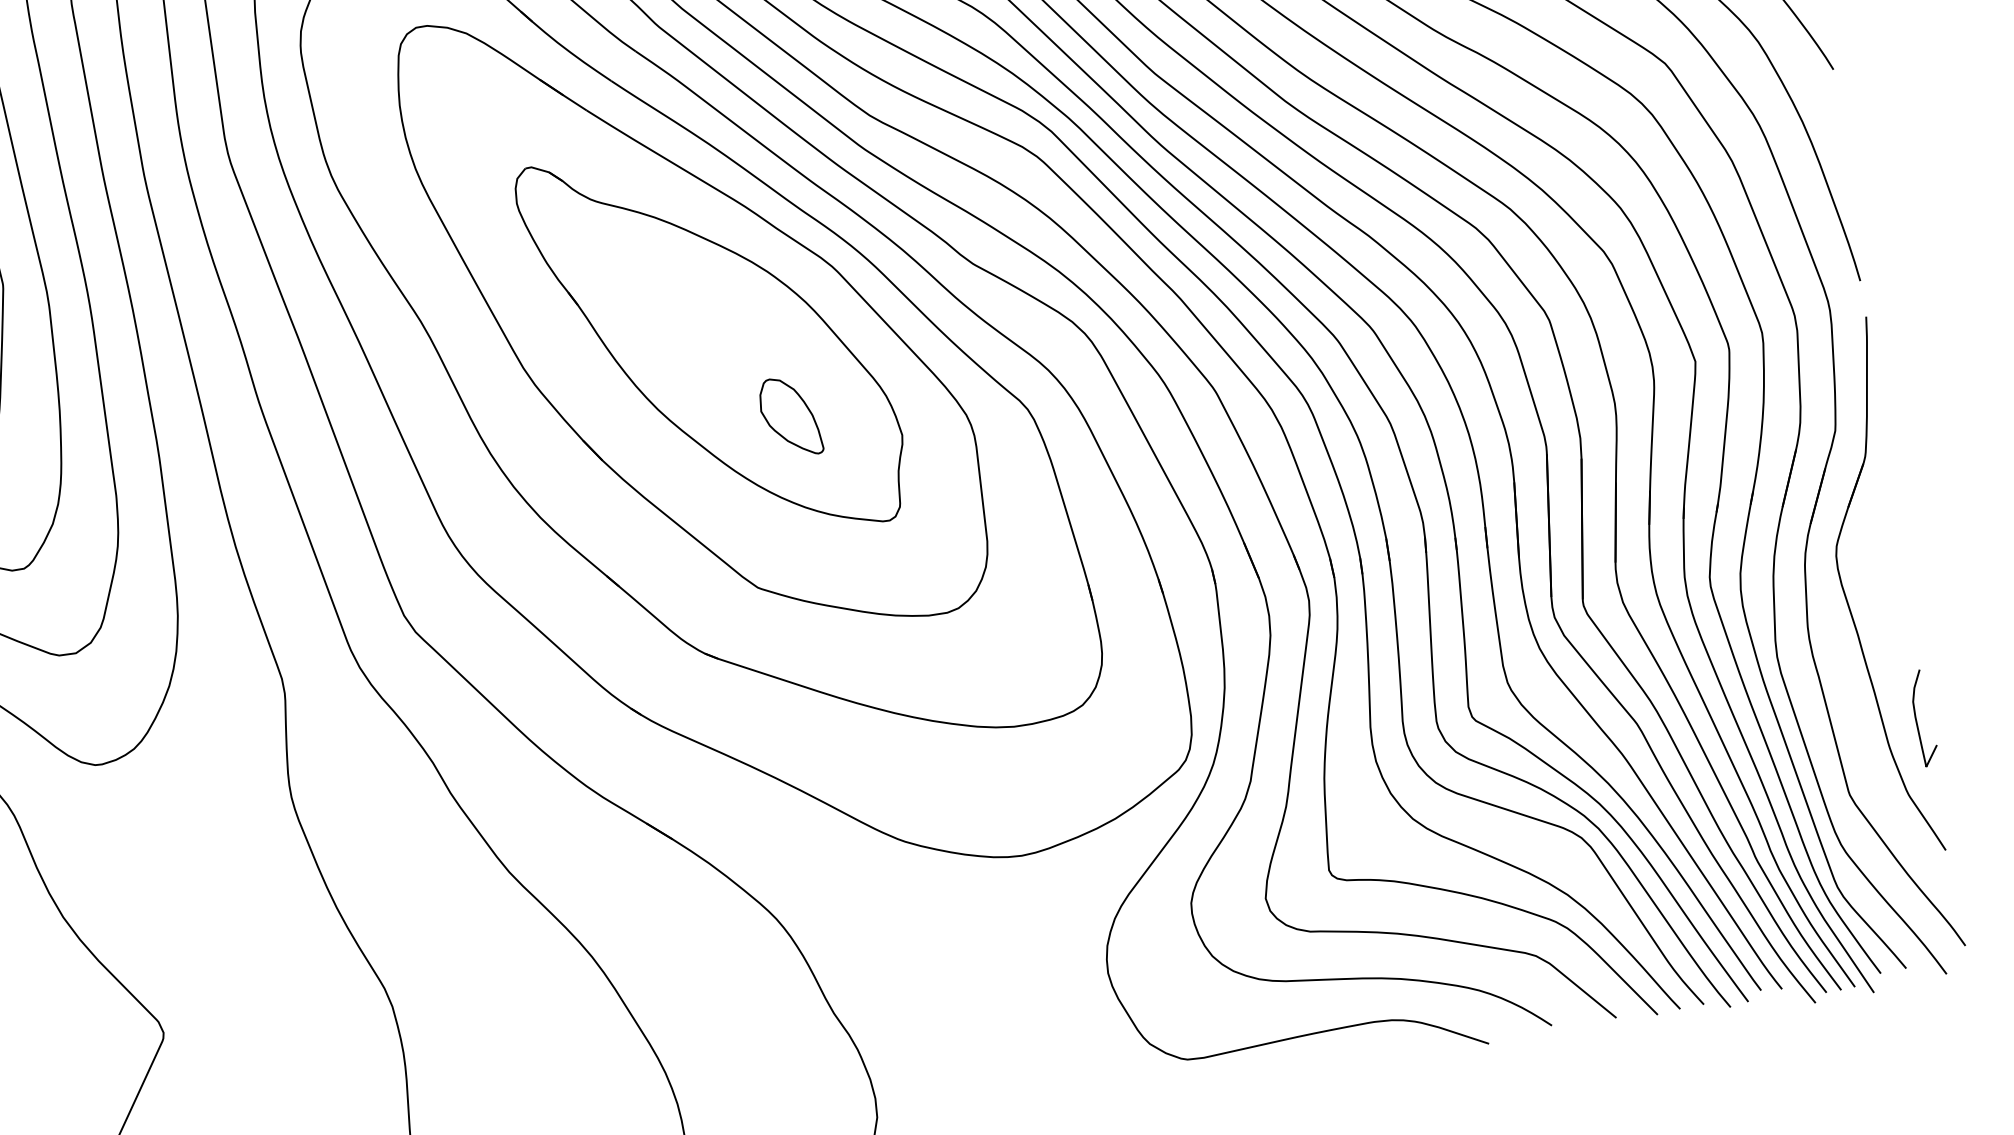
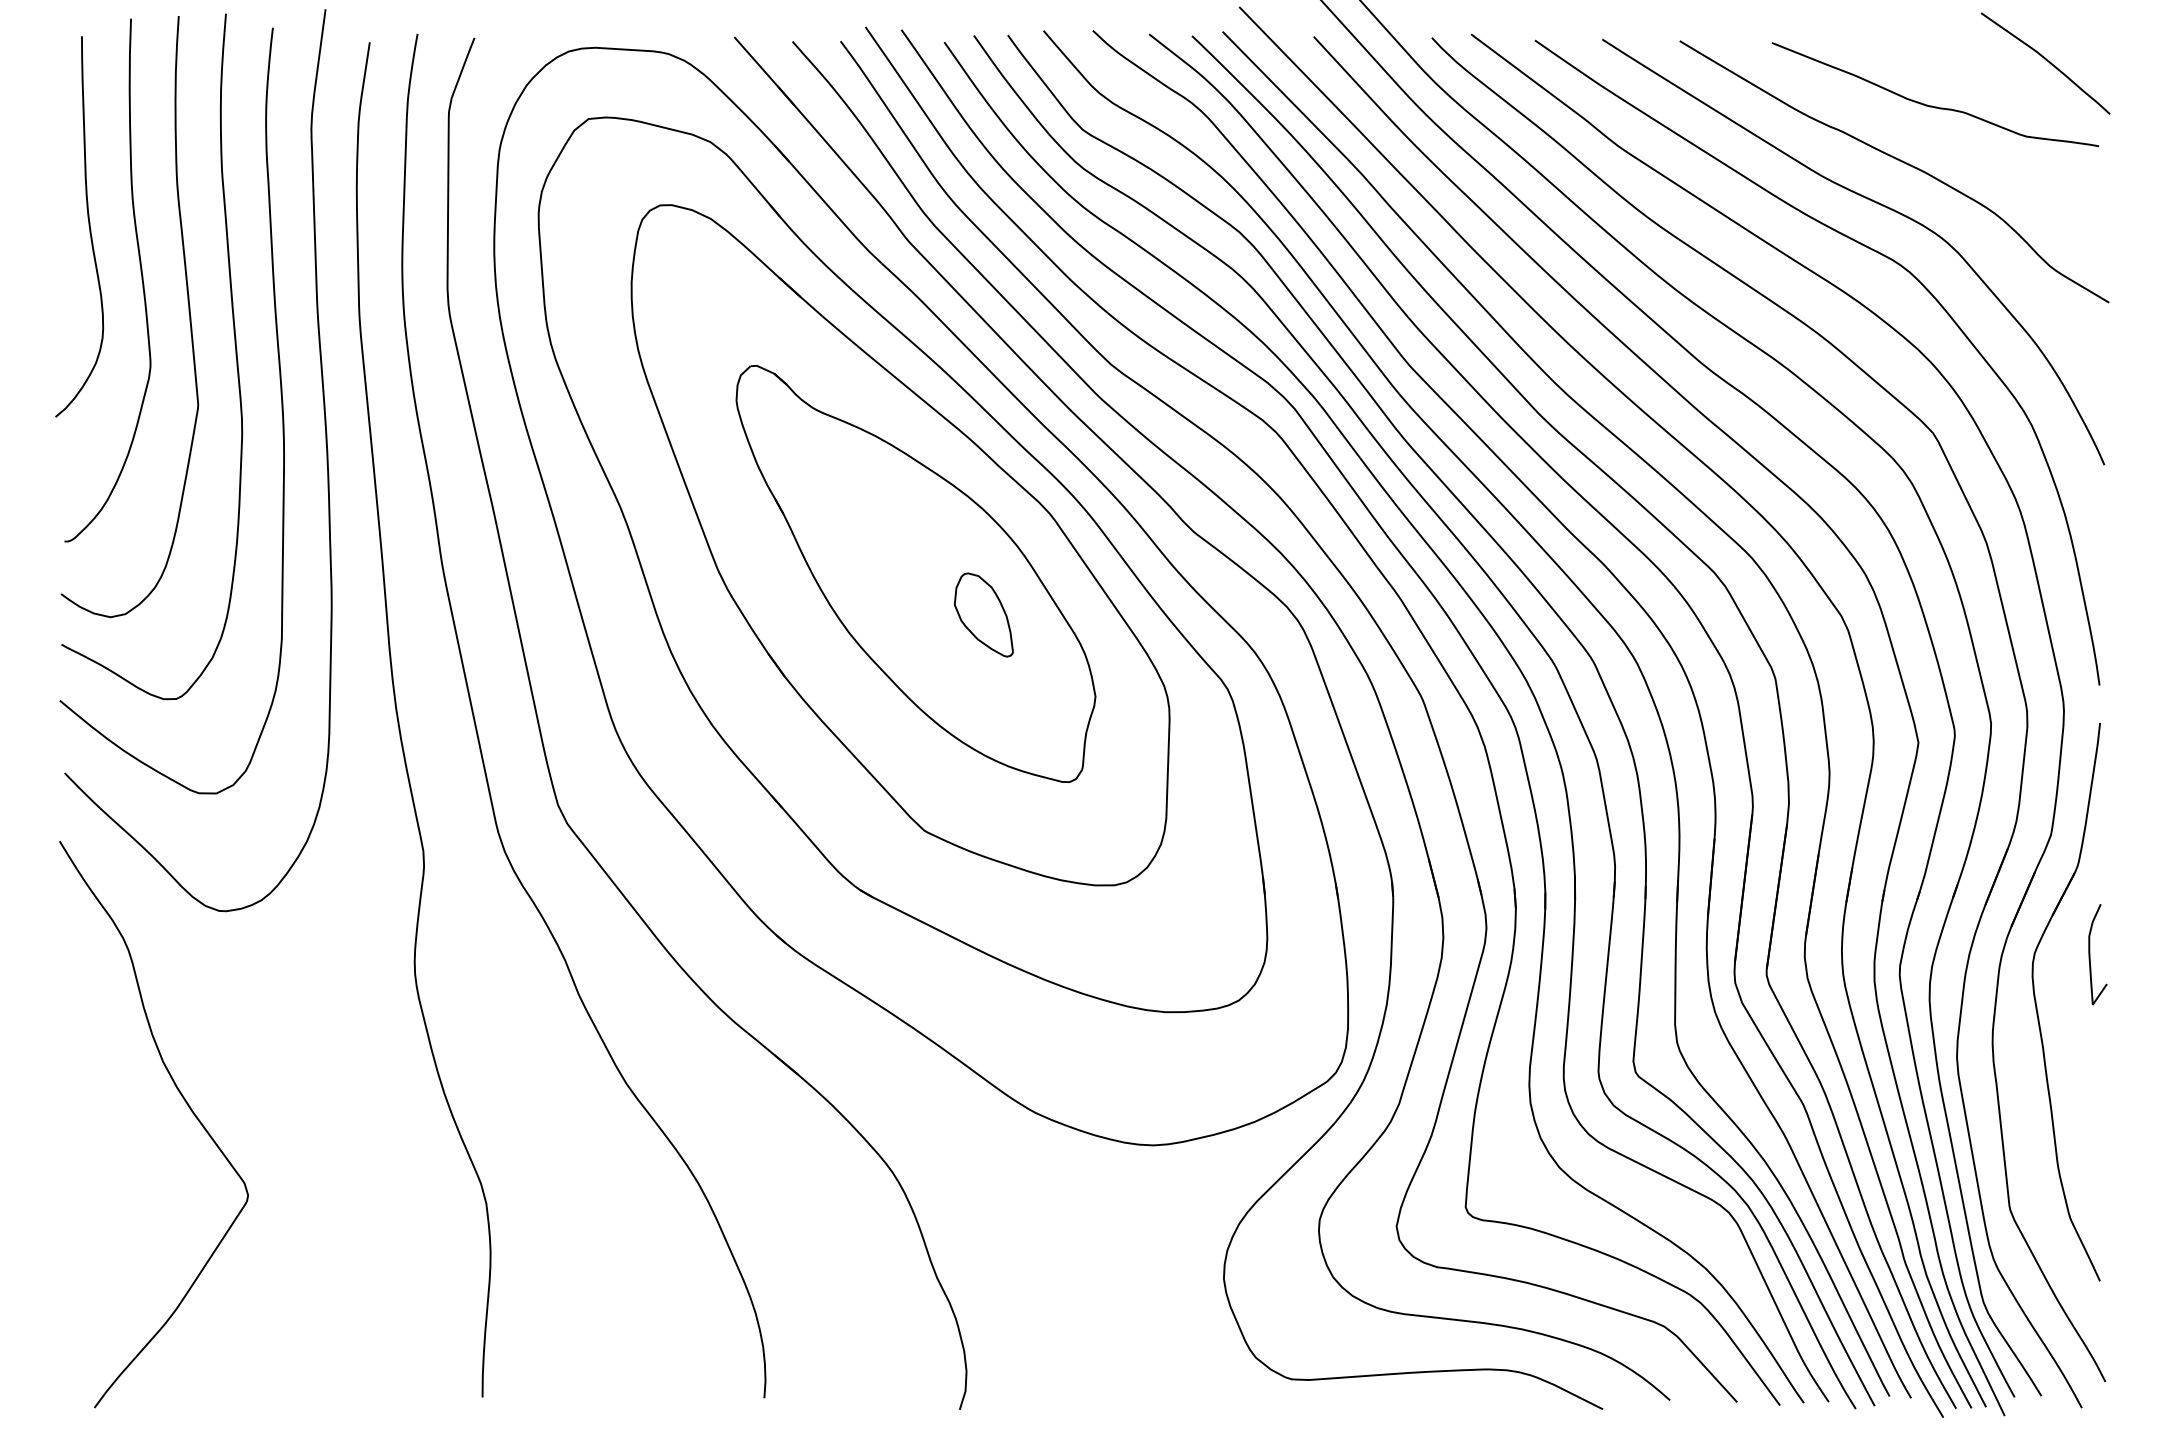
part: (790, 416) -> (983, 614), moved
curve: (1916, 719) -> (2090, 954), moved

